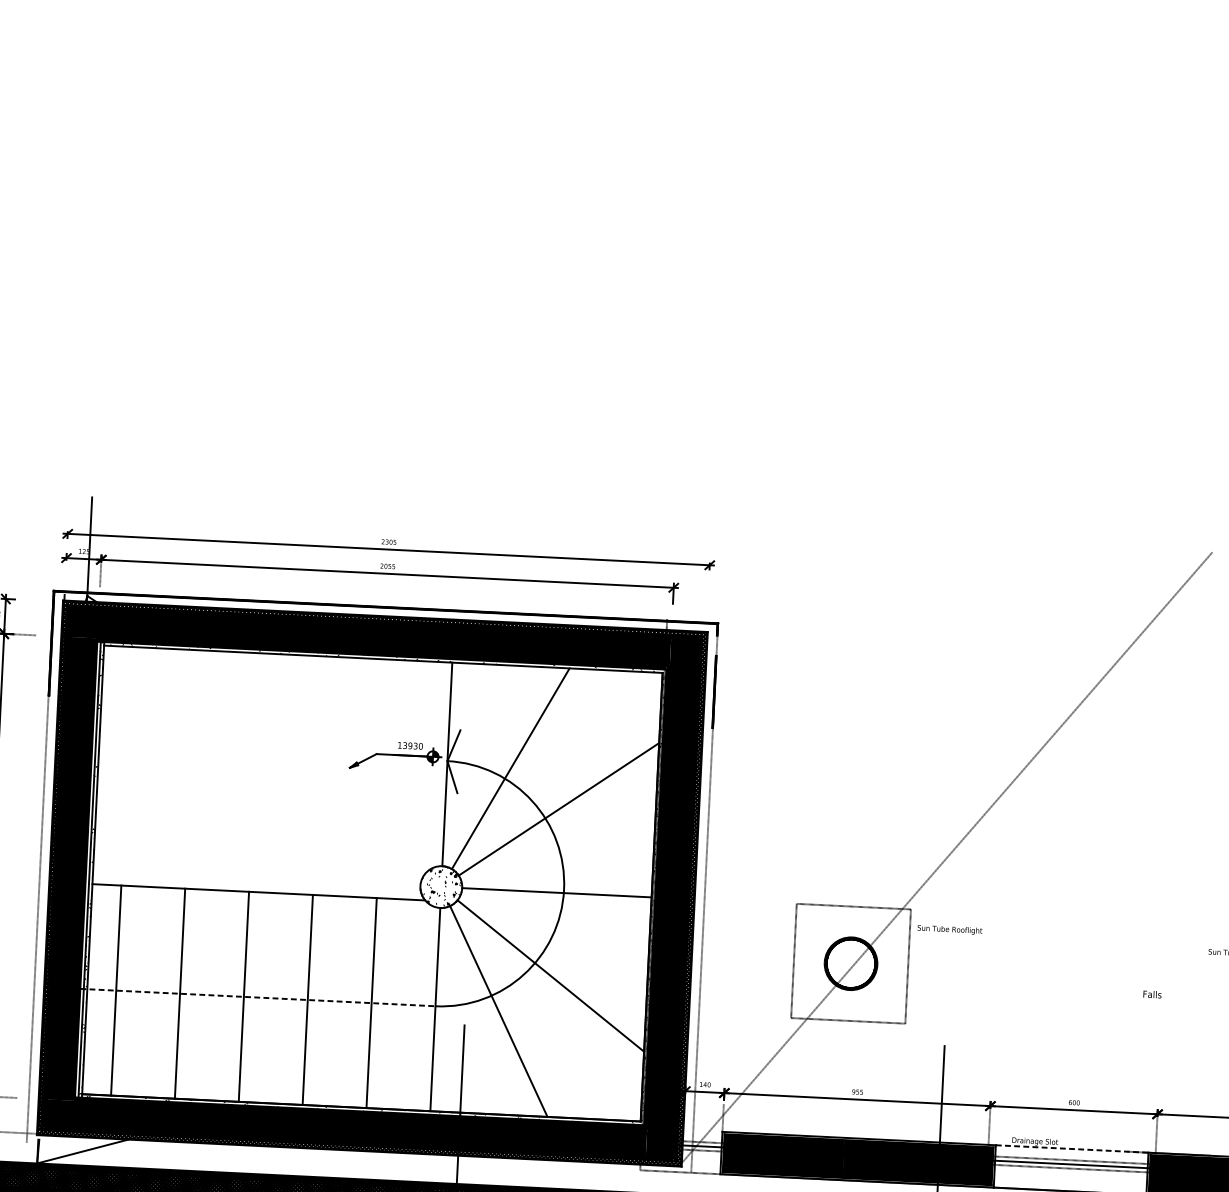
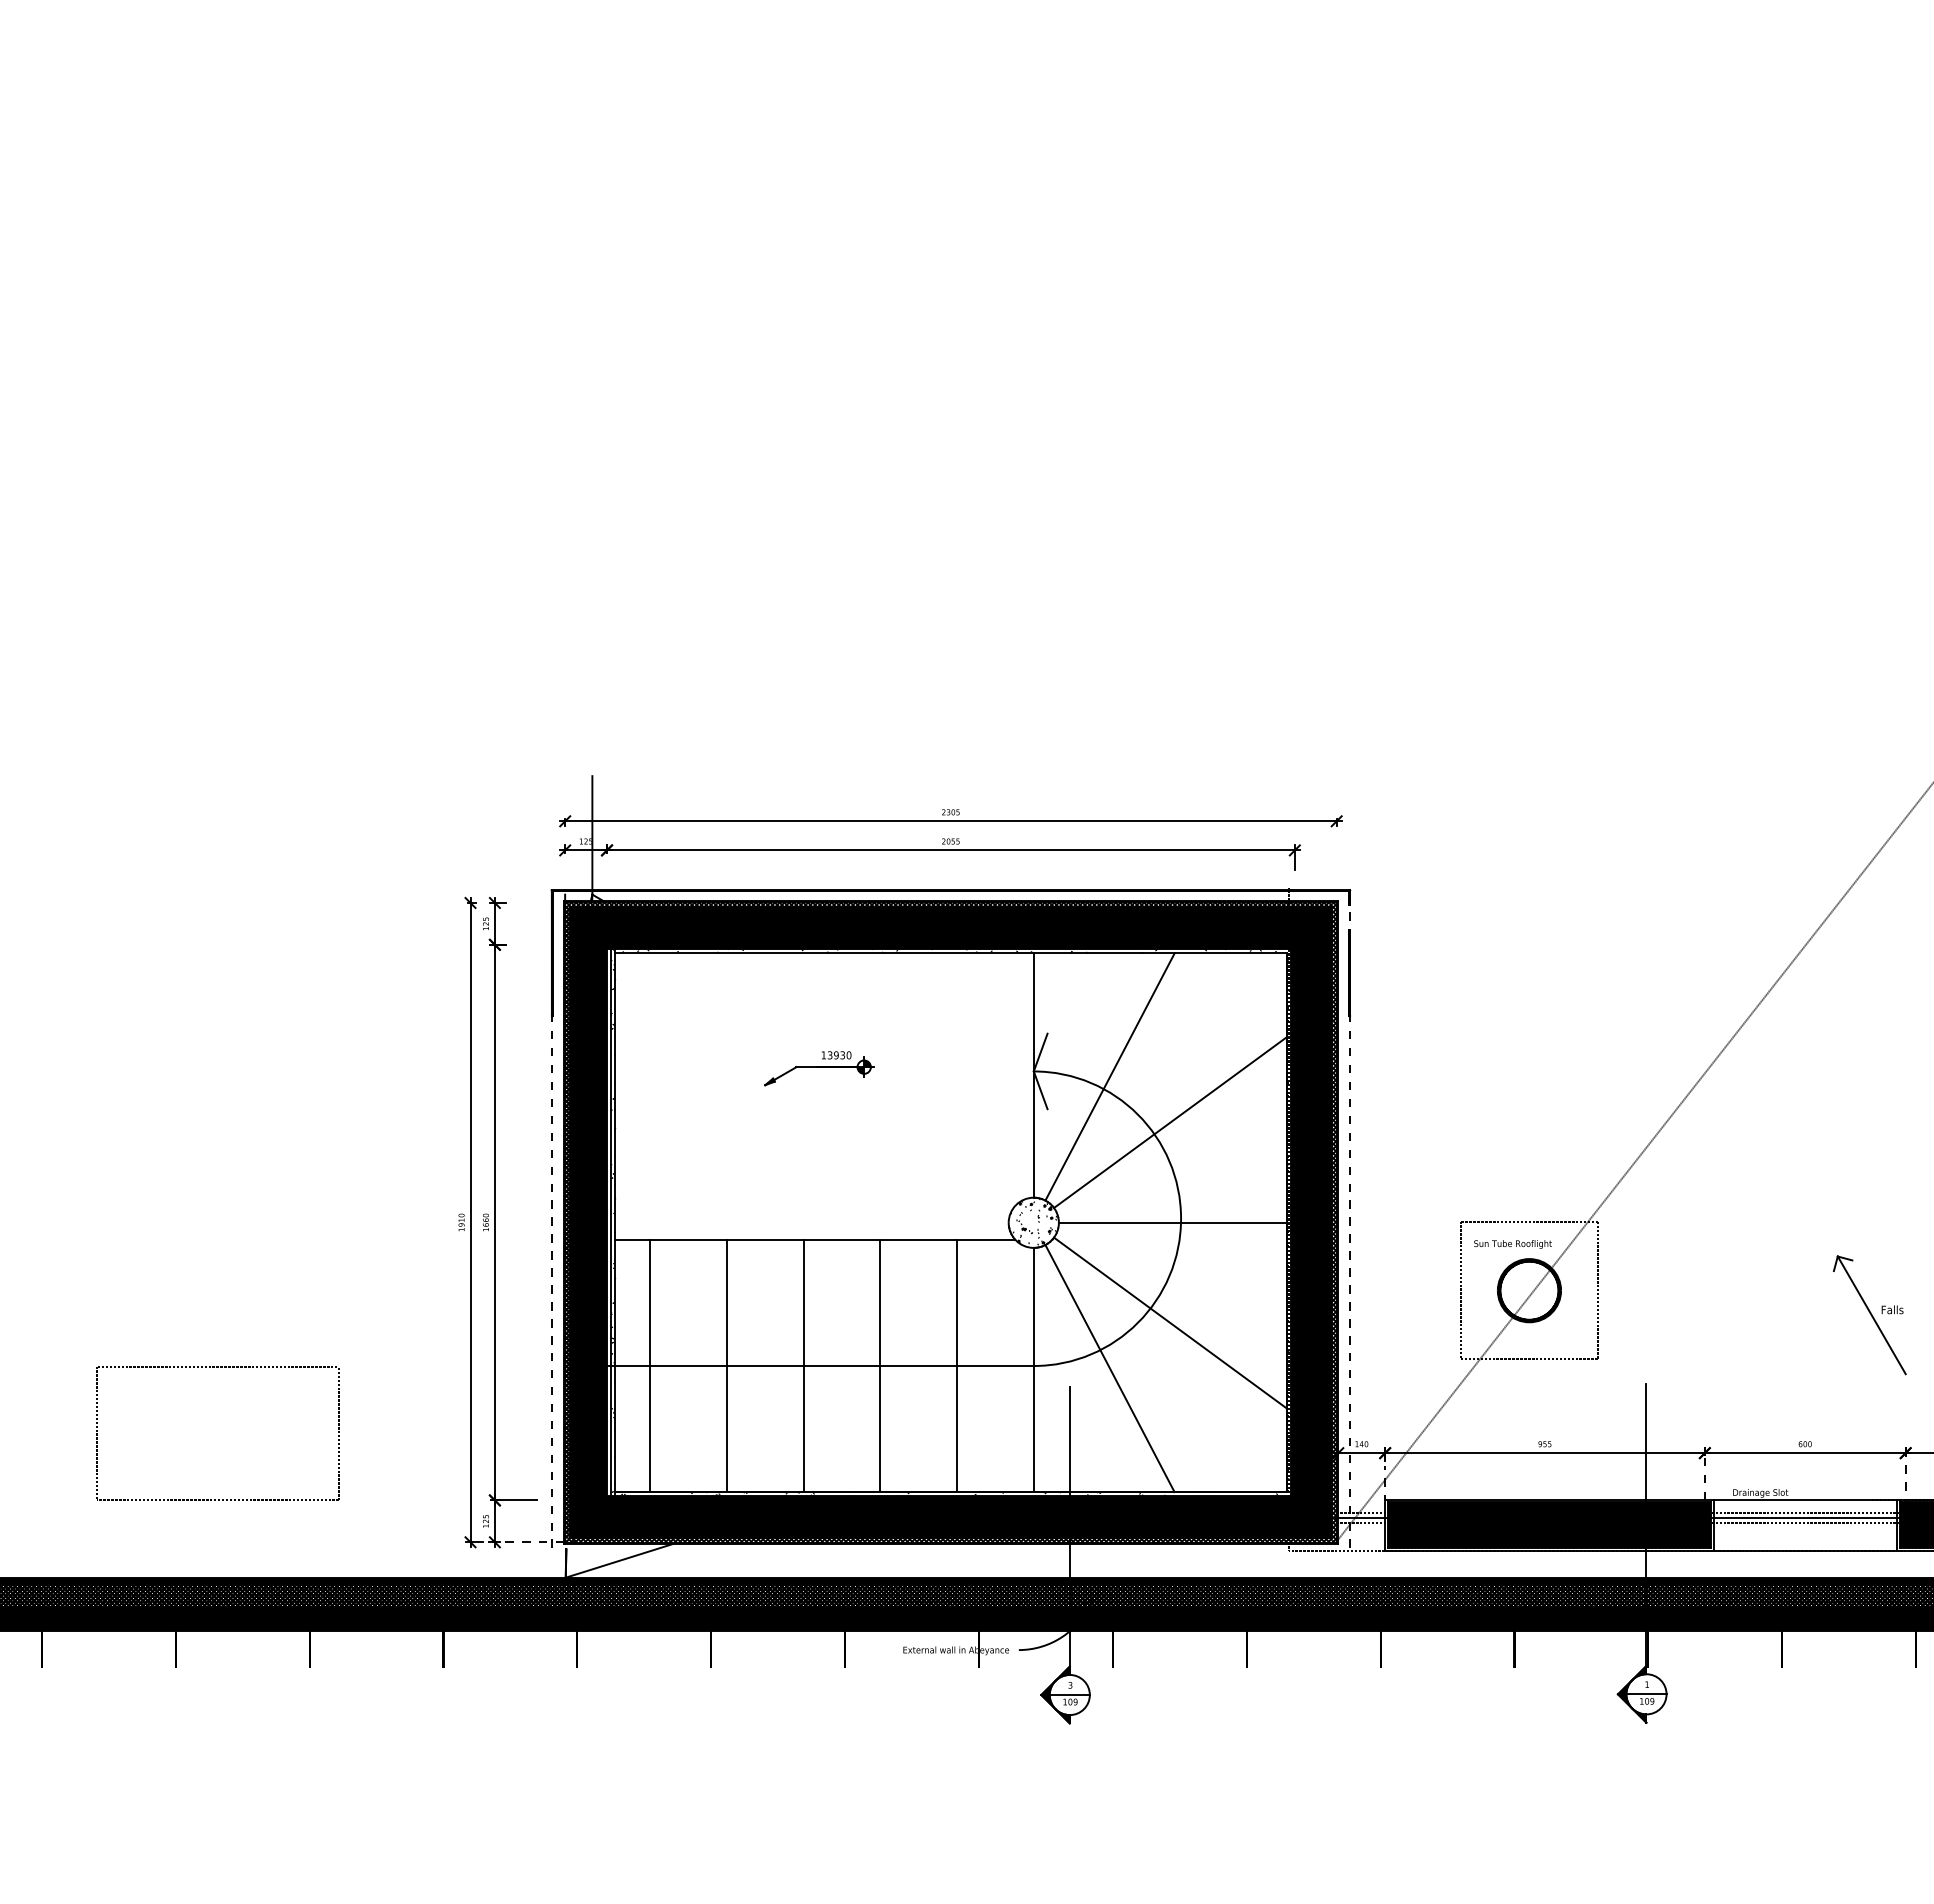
part: (395, 756) -> (819, 1068), moved
text: (949, 930) -> (1512, 1244), moved
line: (257, 997) -> (820, 1366), dashed -> solid
part: (1133, 998) -> (1869, 1315), added
line: (1072, 1148) -> (1805, 1499), dashed -> solid

